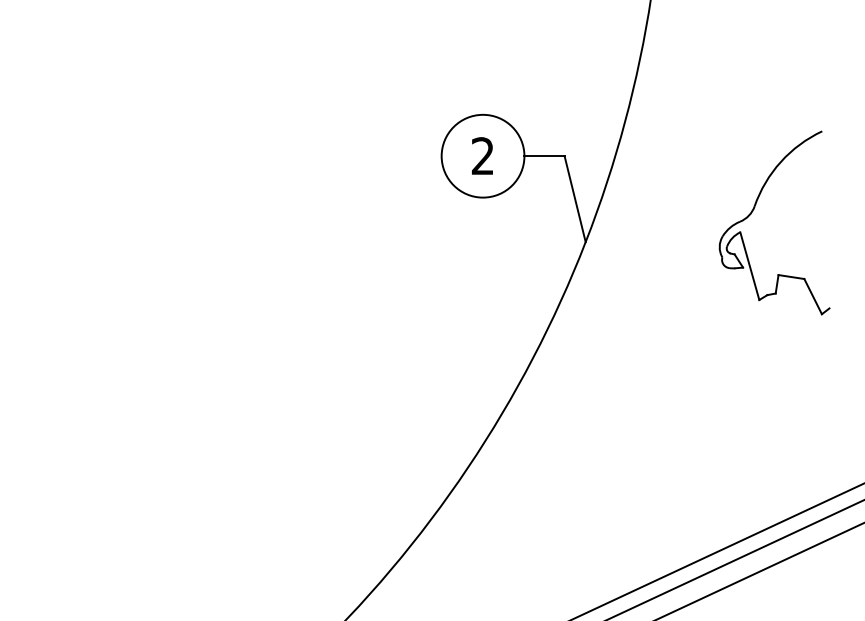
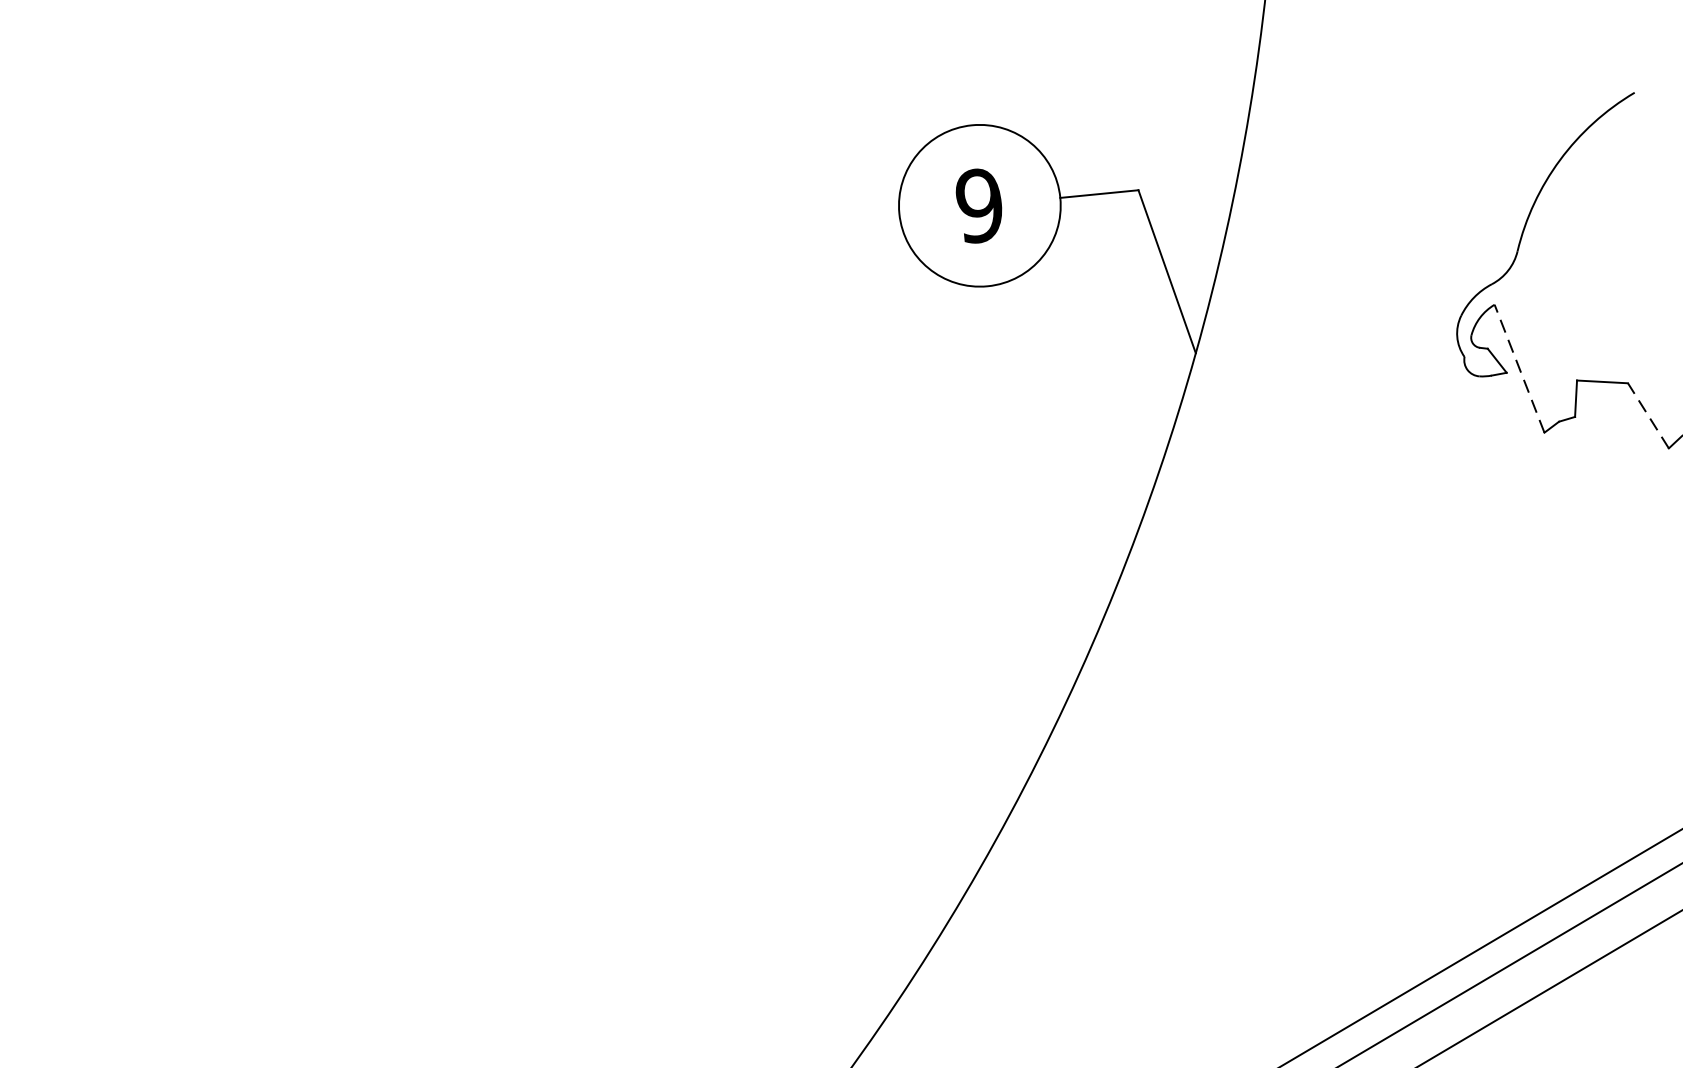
text: (482, 156) -> (978, 206), 2 -> 9
line: (749, 265) -> (1518, 367), solid -> dashed
line: (813, 296) -> (1649, 415), solid -> dashed

